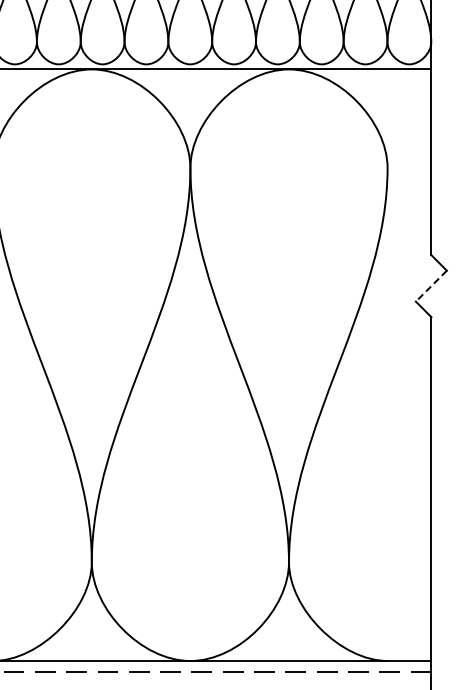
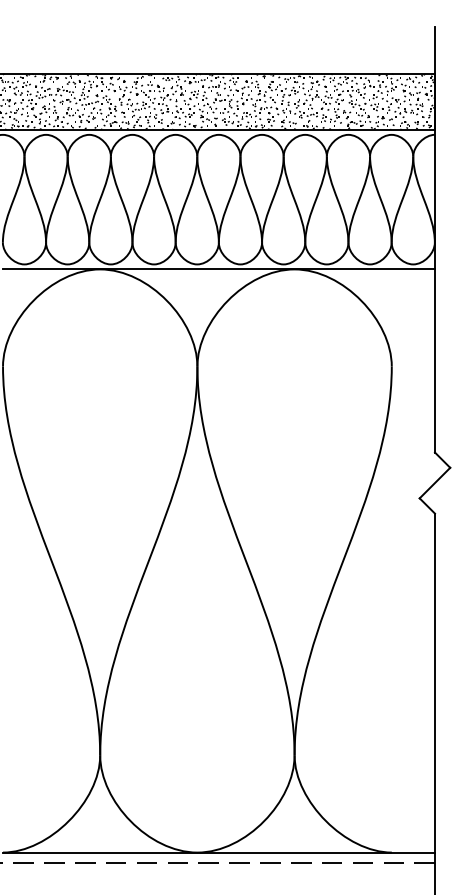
line: (430, 286) -> (434, 483), dashed -> solid

